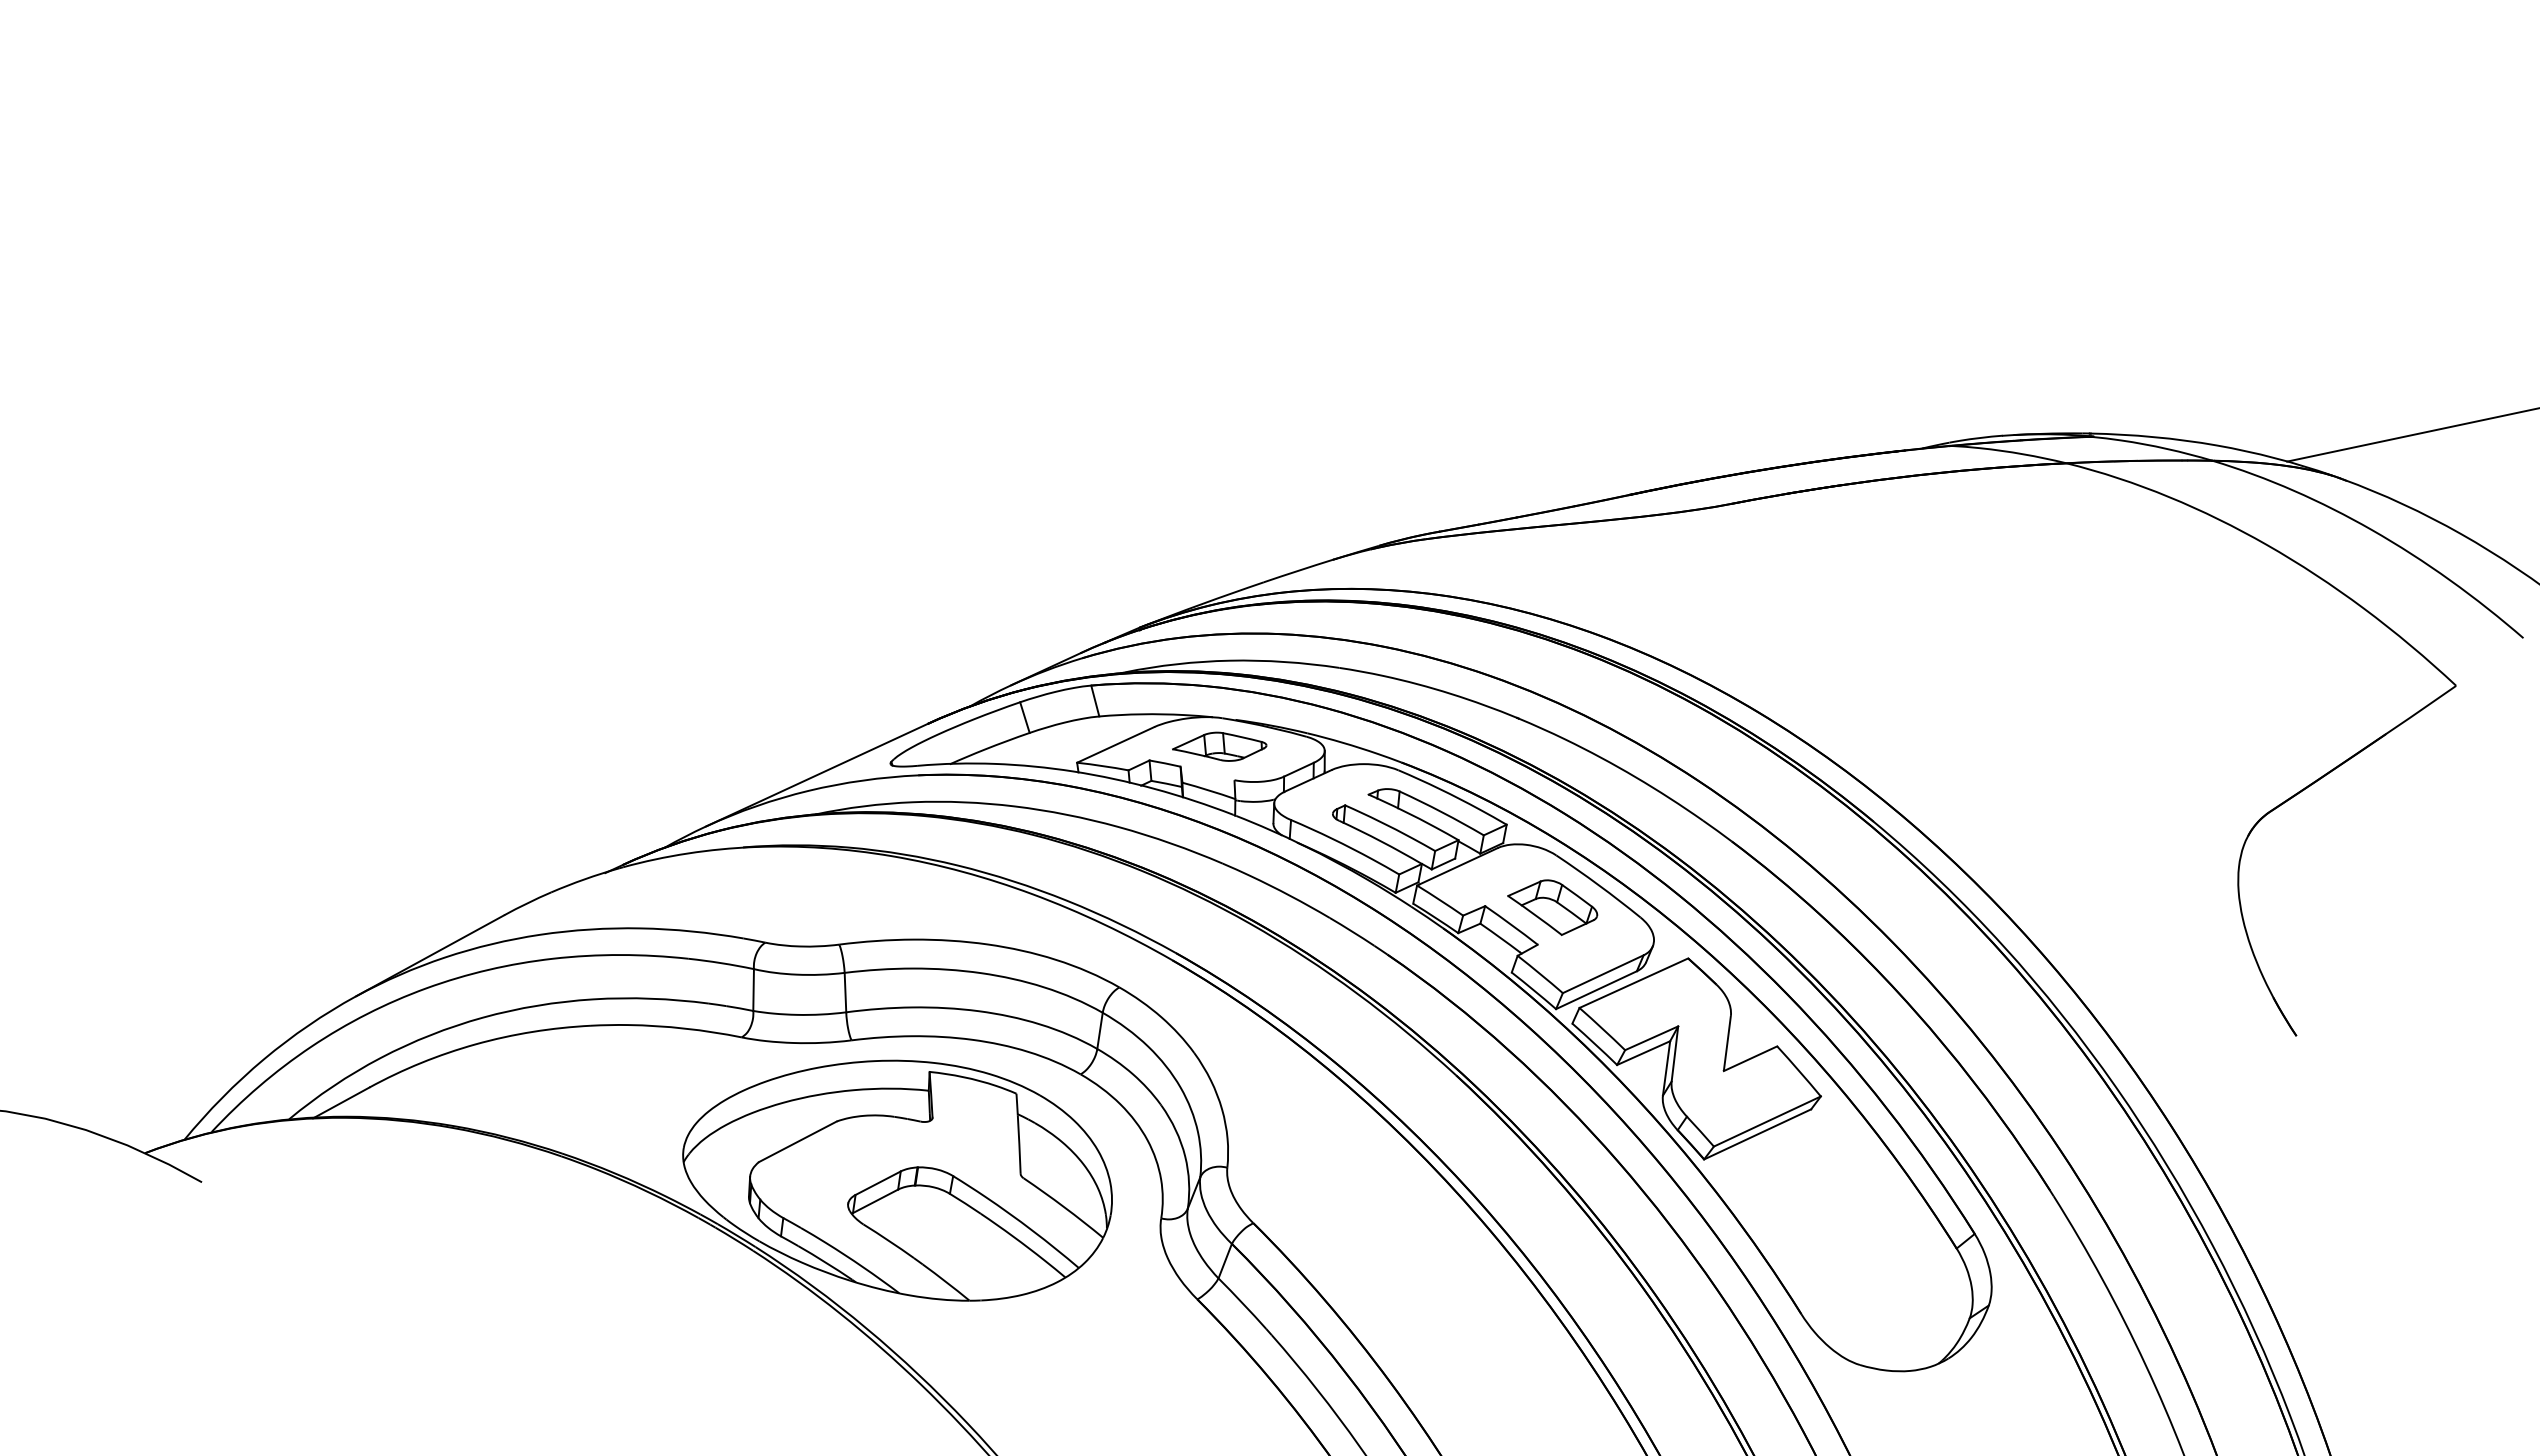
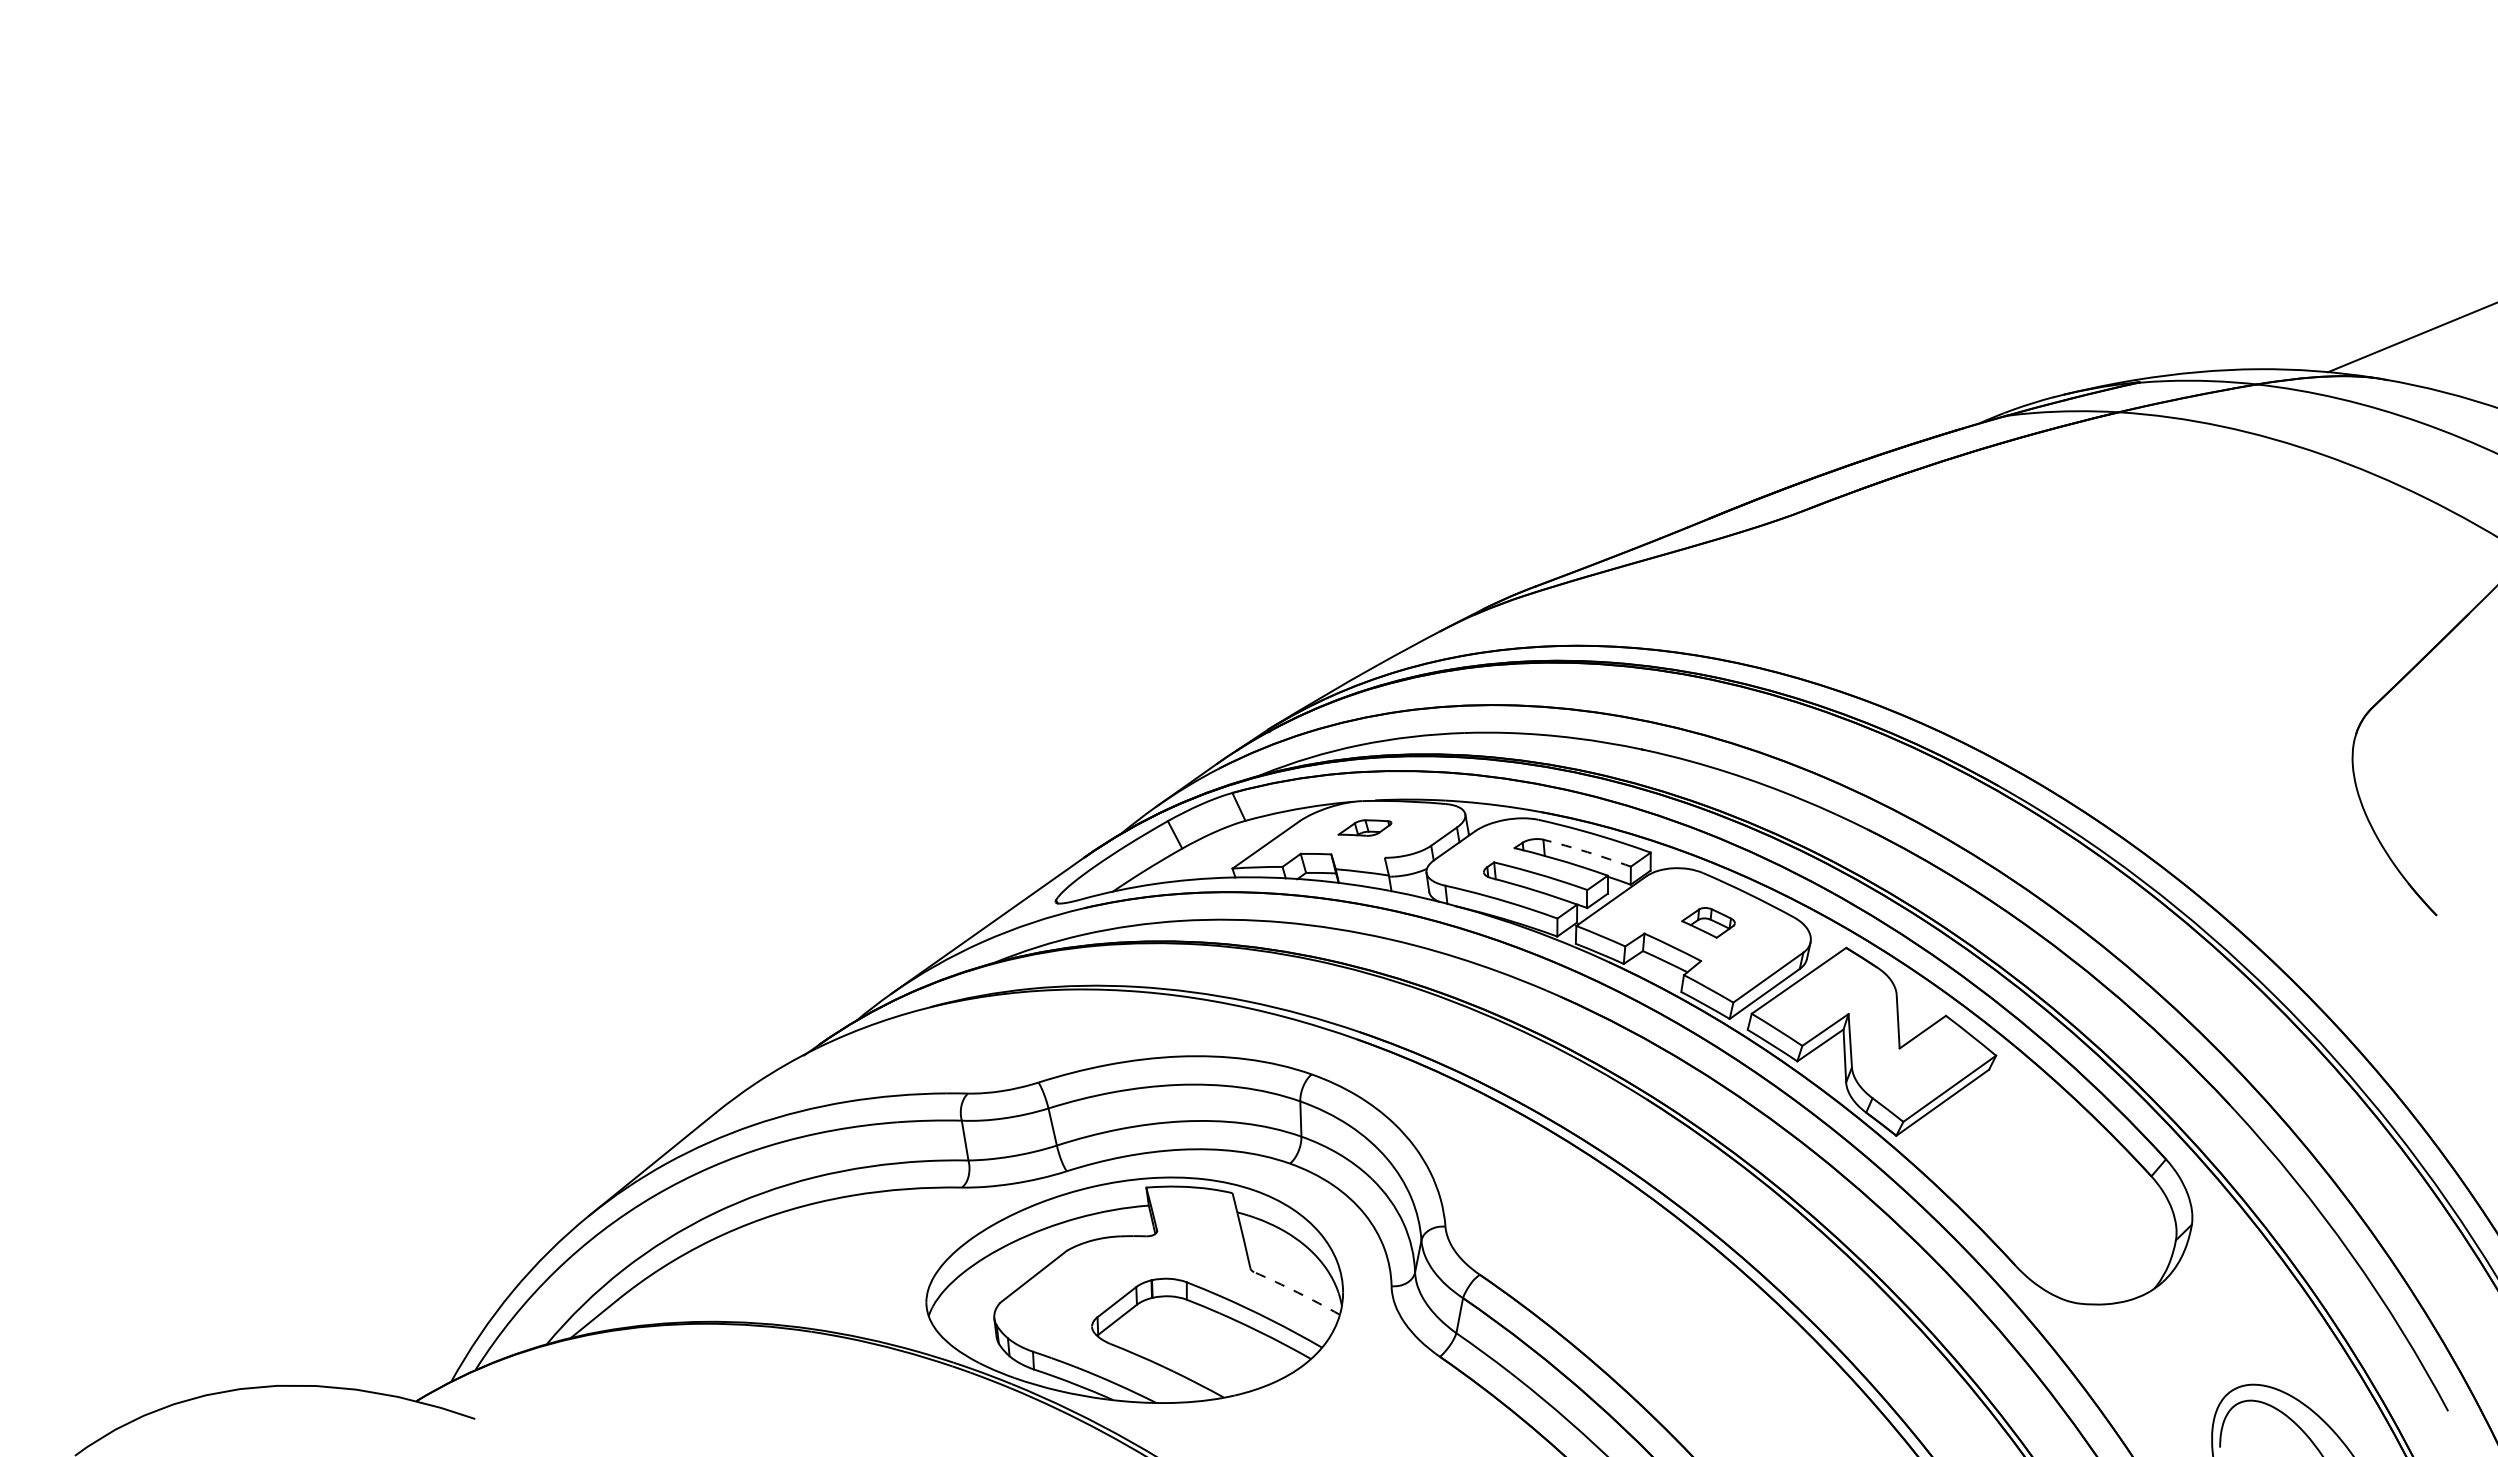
part: (1219, 745) -> (1364, 827), size x0.6
arc: (1442, 812) -> (1587, 852), solid -> dashed
part: (1552, 906) -> (1708, 922), size x0.6
arc: (1064, 1207) -> (1297, 1292), solid -> dashed

